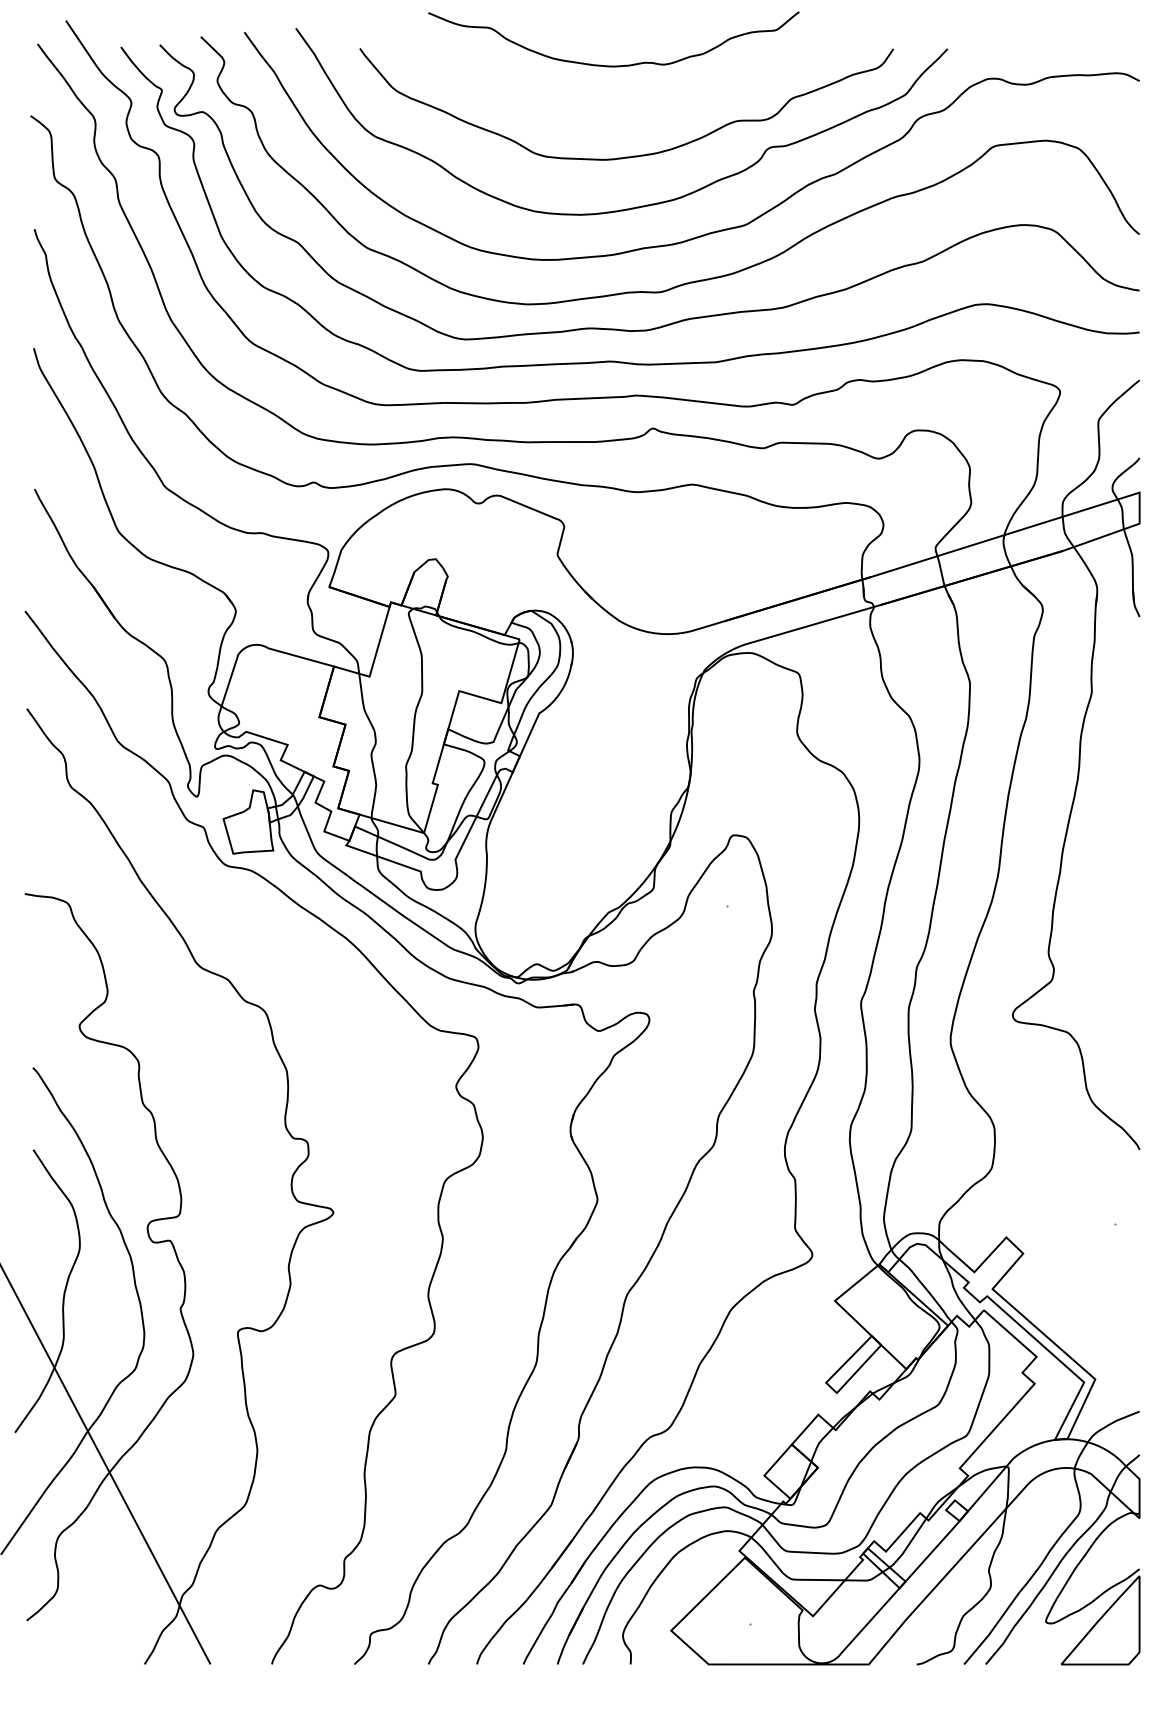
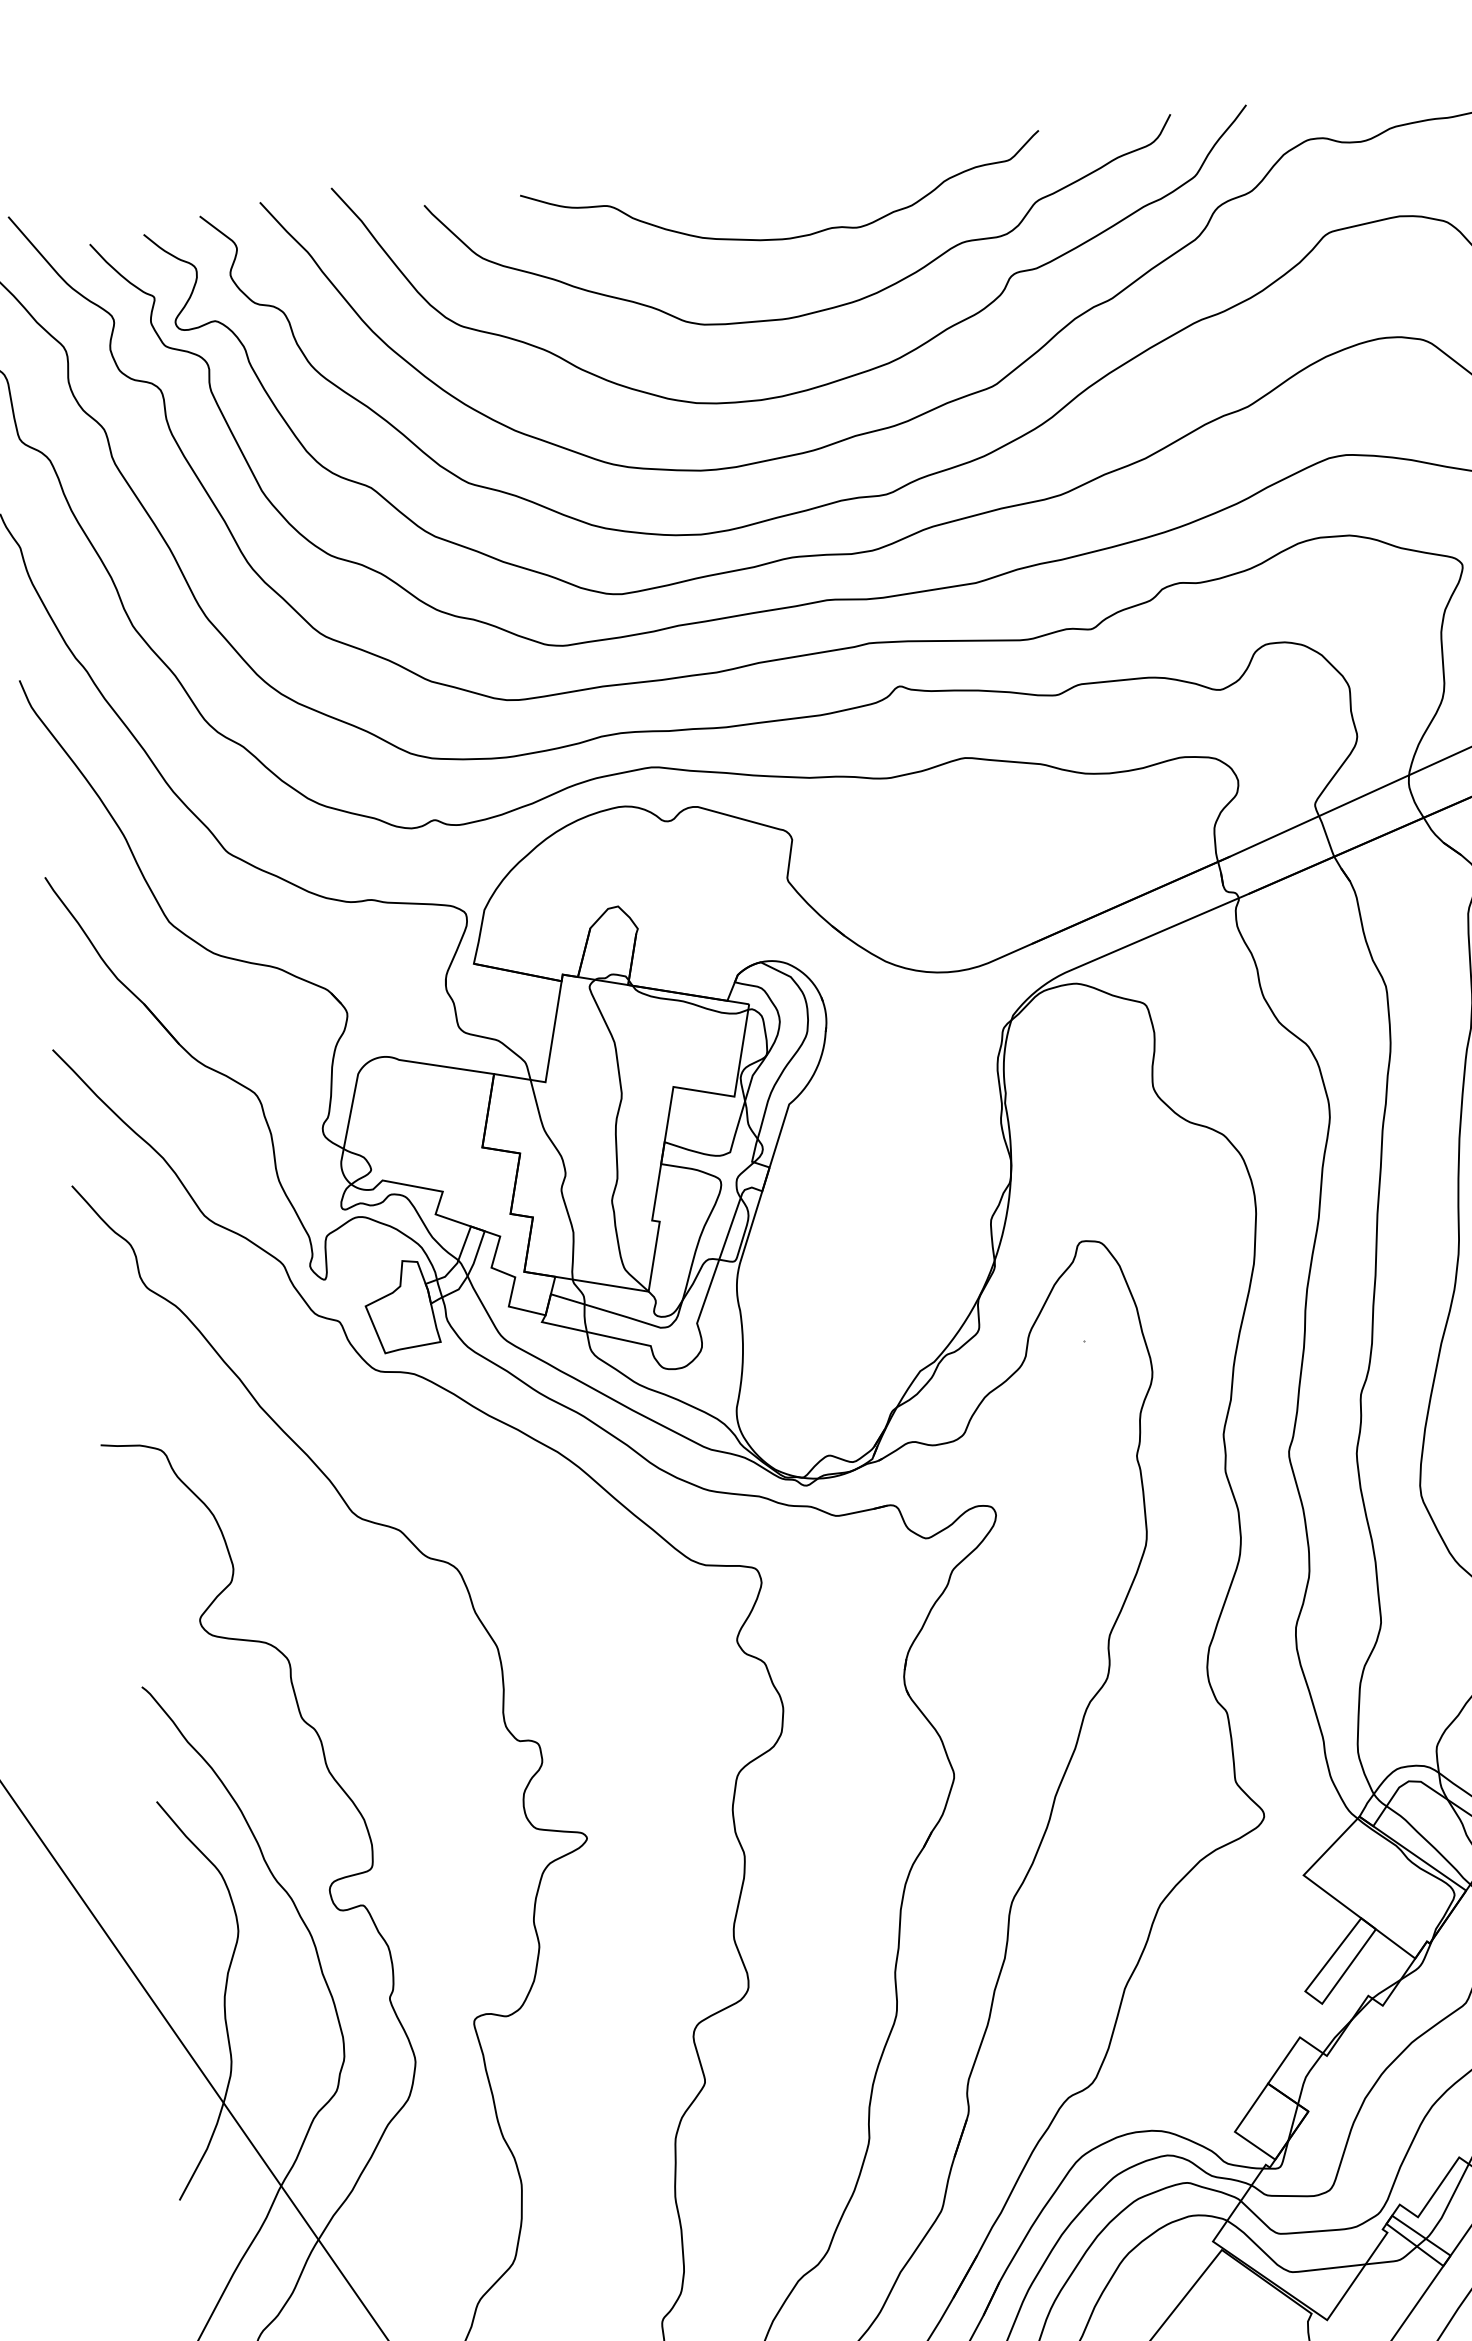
curve: (613, 65) -> (788, 237), moved

